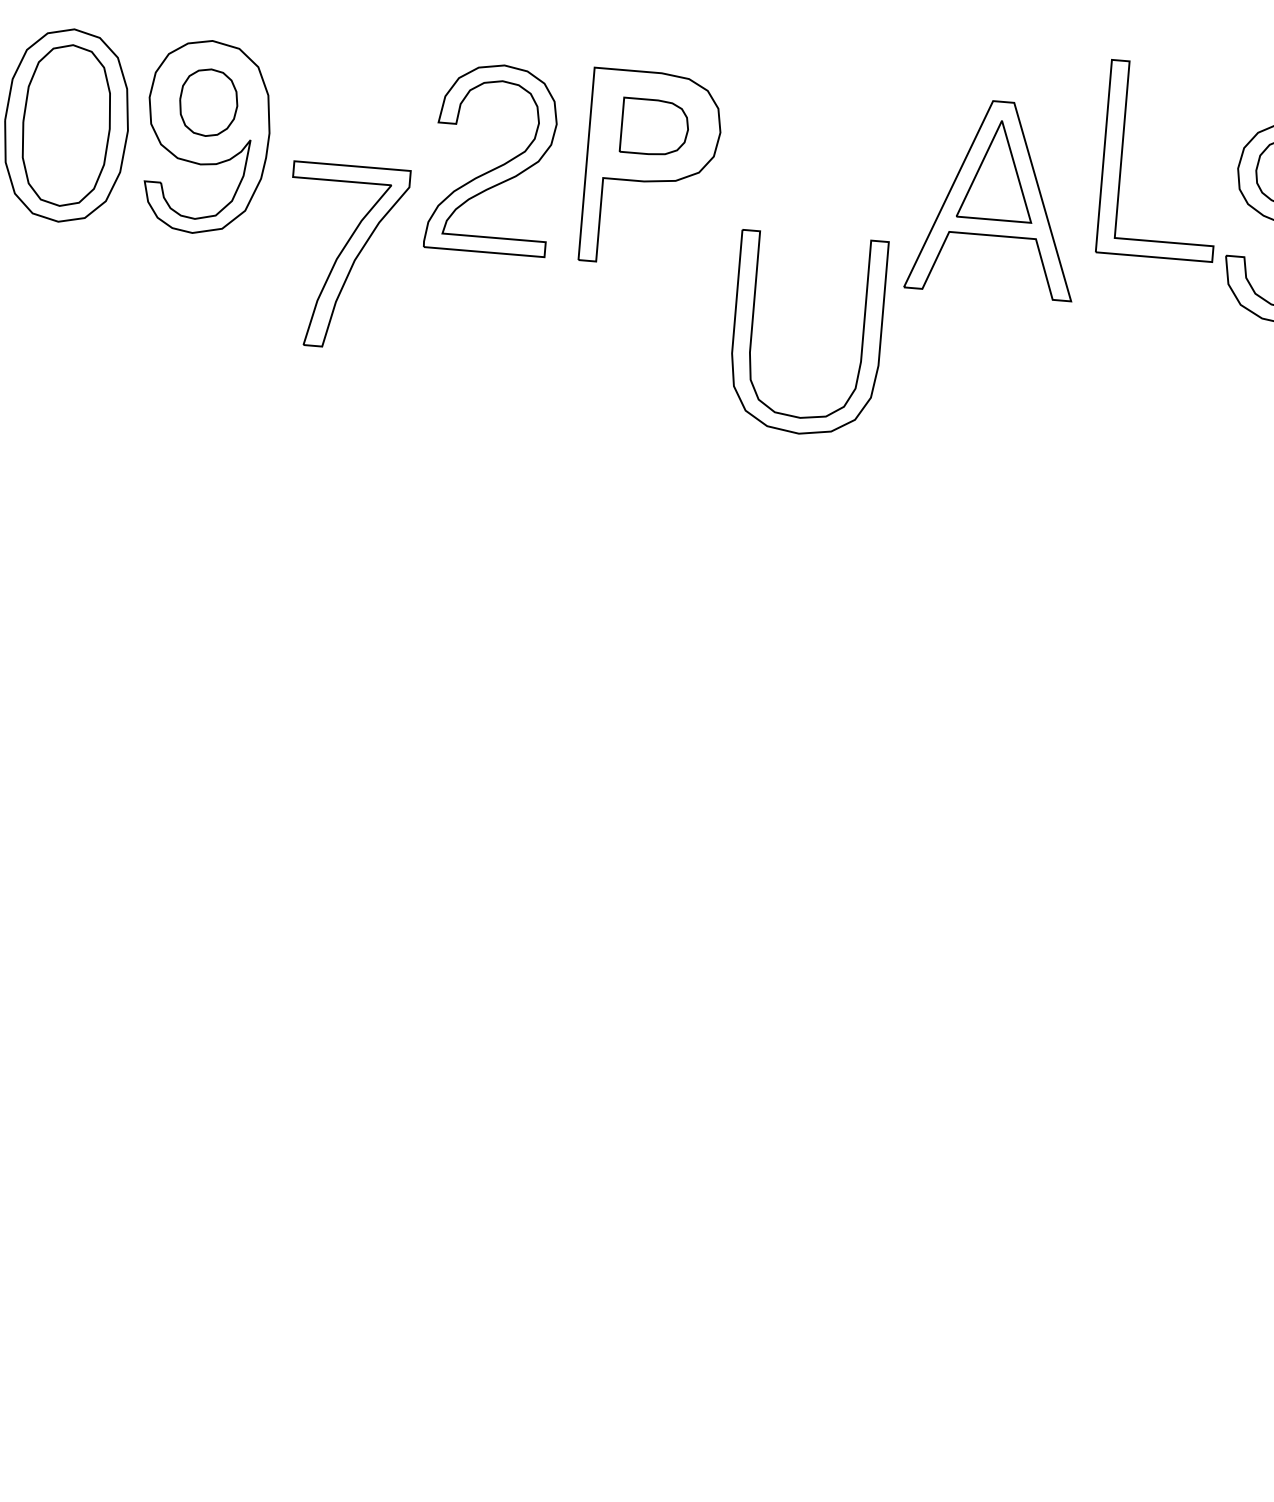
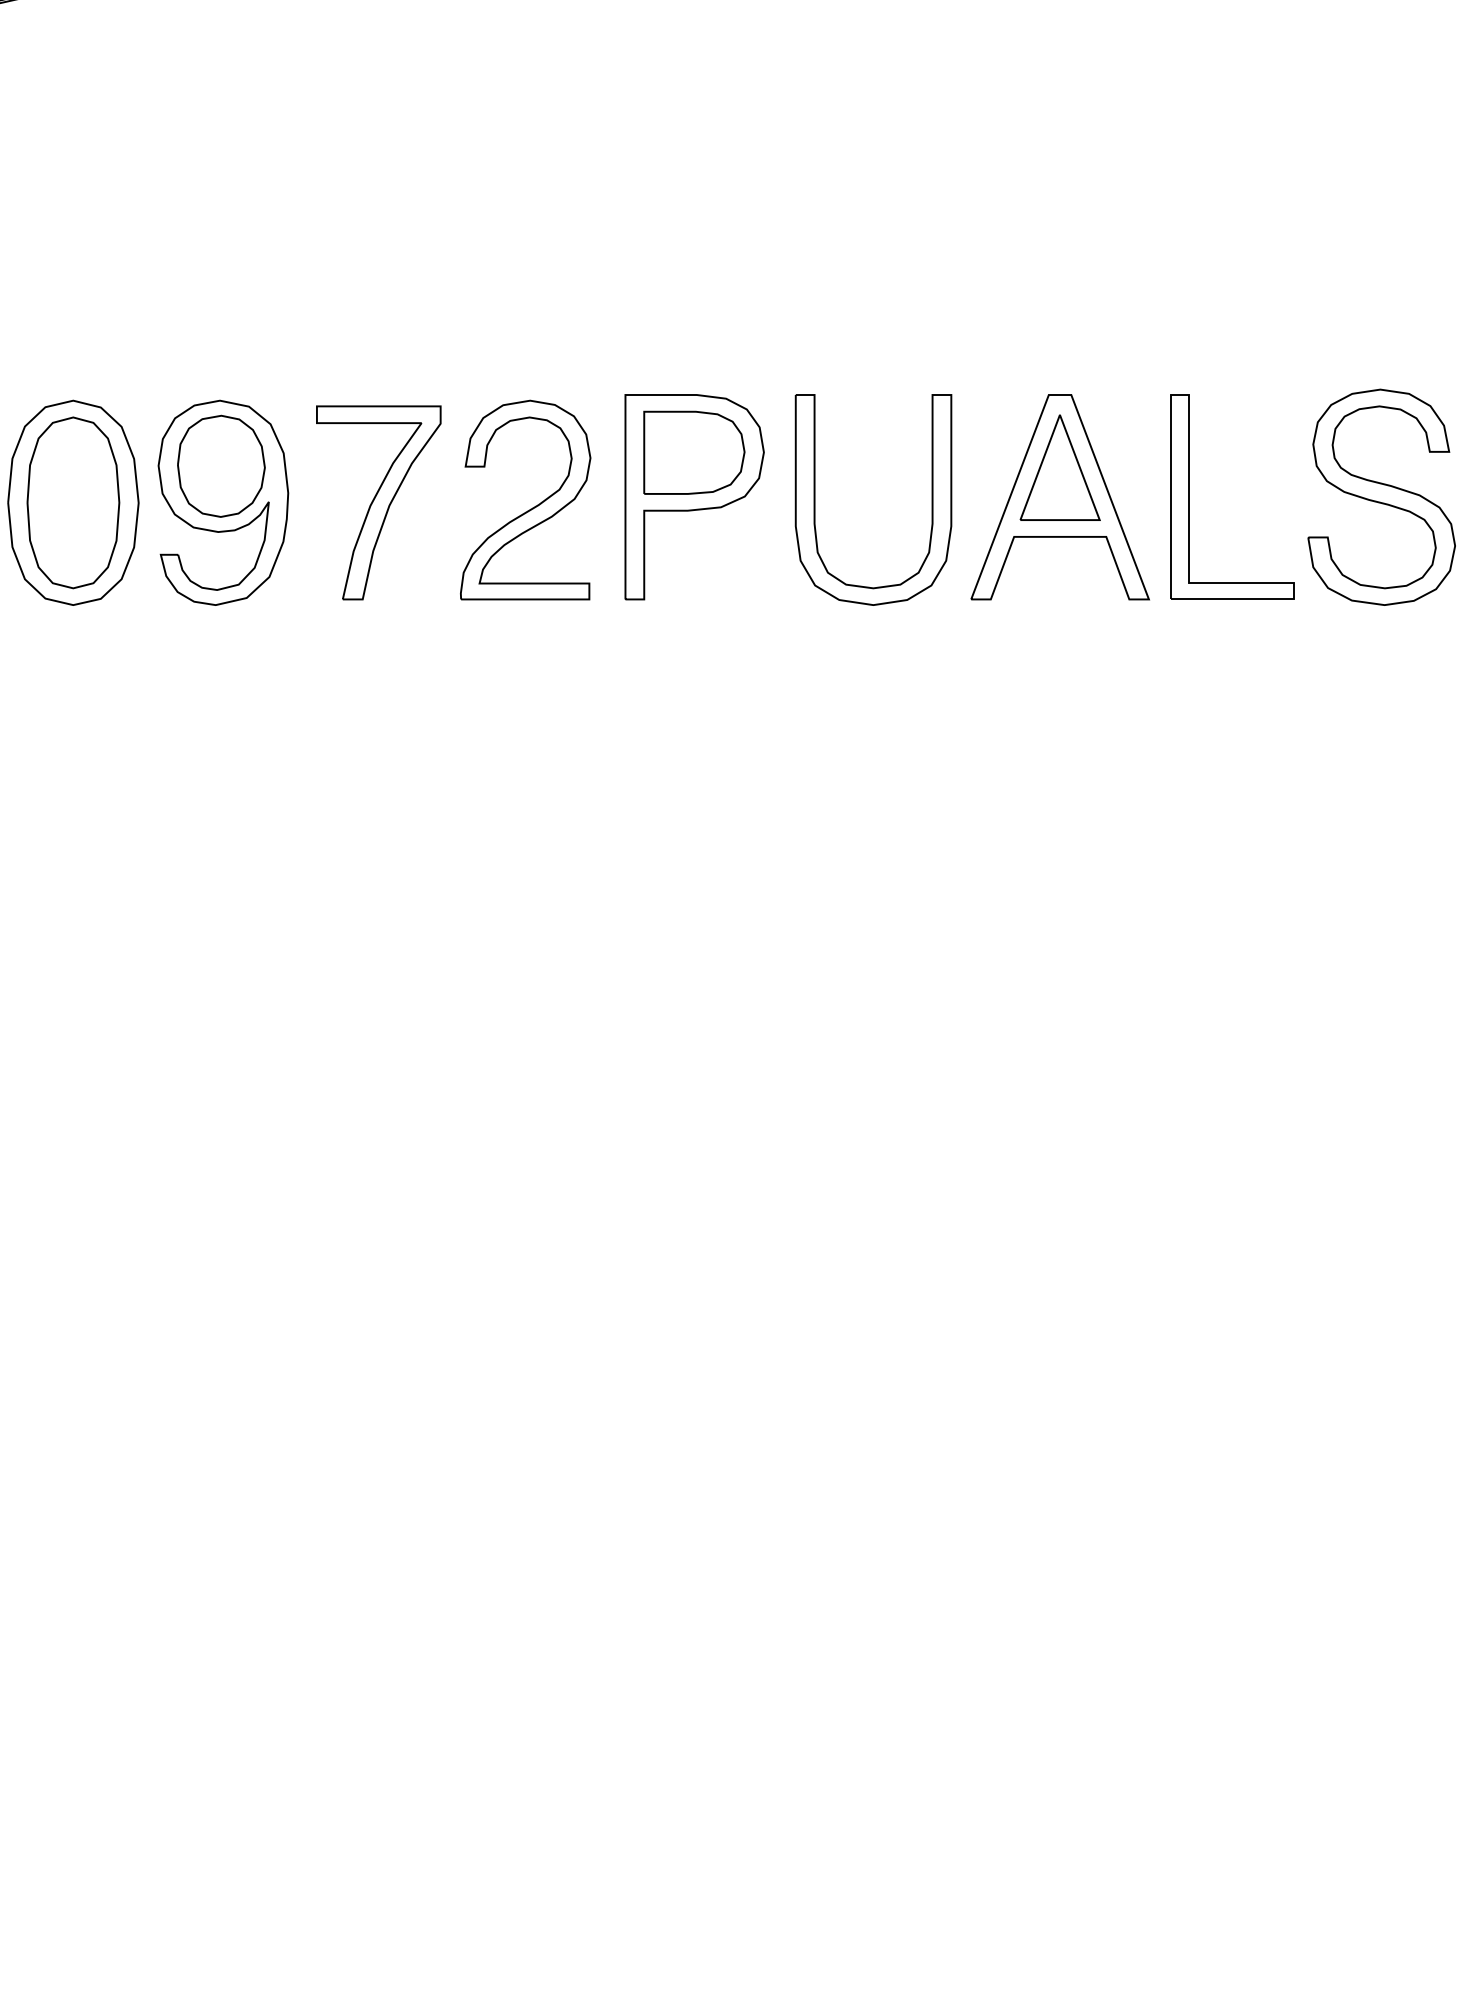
part: (208, 102) -> (221, 465), size x1.43
part: (655, 127) -> (694, 452), size x1.43
part: (1121, 156) -> (1189, 496), moved
part: (344, 256) -> (378, 502), moved
part: (752, 329) -> (815, 499), moved

